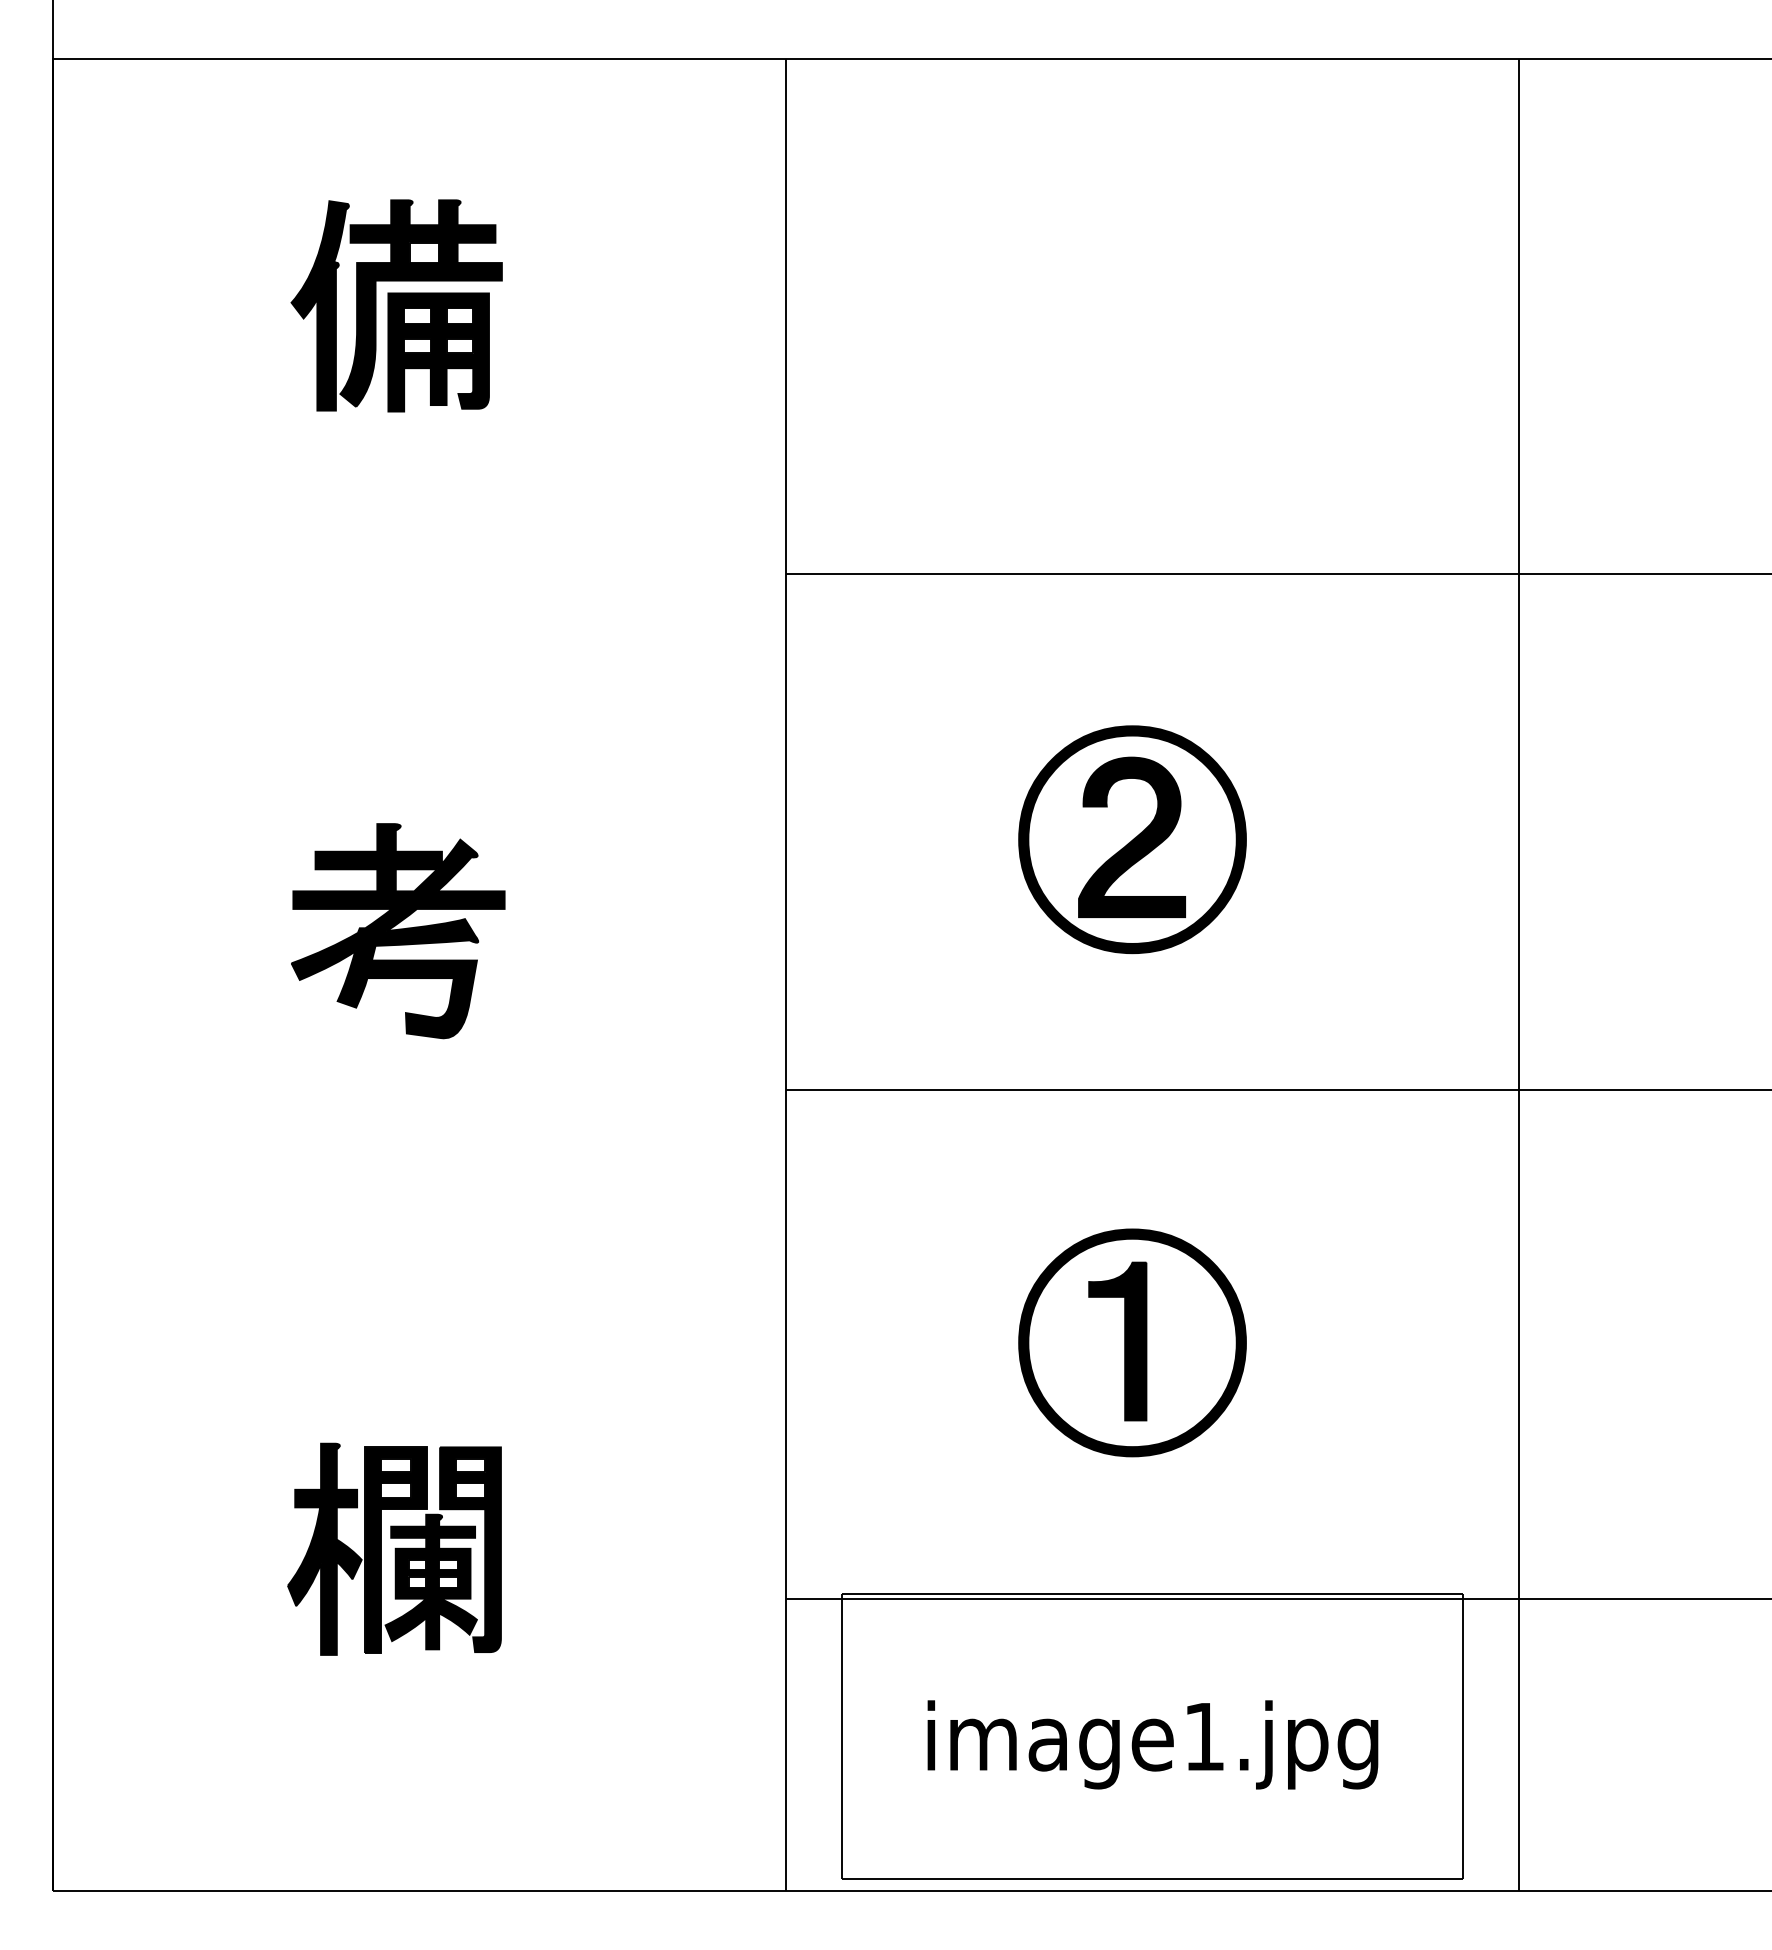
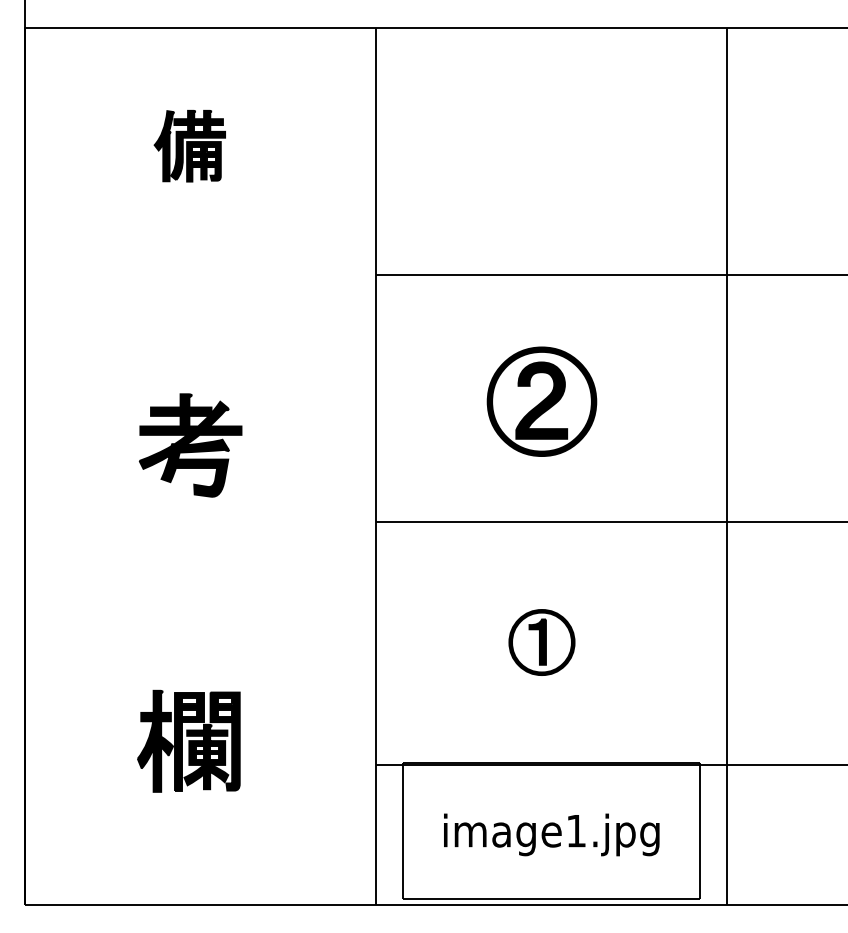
part: (395, 304) -> (189, 145), size x0.7
part: (1131, 1342) -> (541, 642), size x0.6

